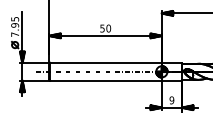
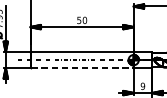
line: (106, 80) -> (82, 68), solid -> dashed

